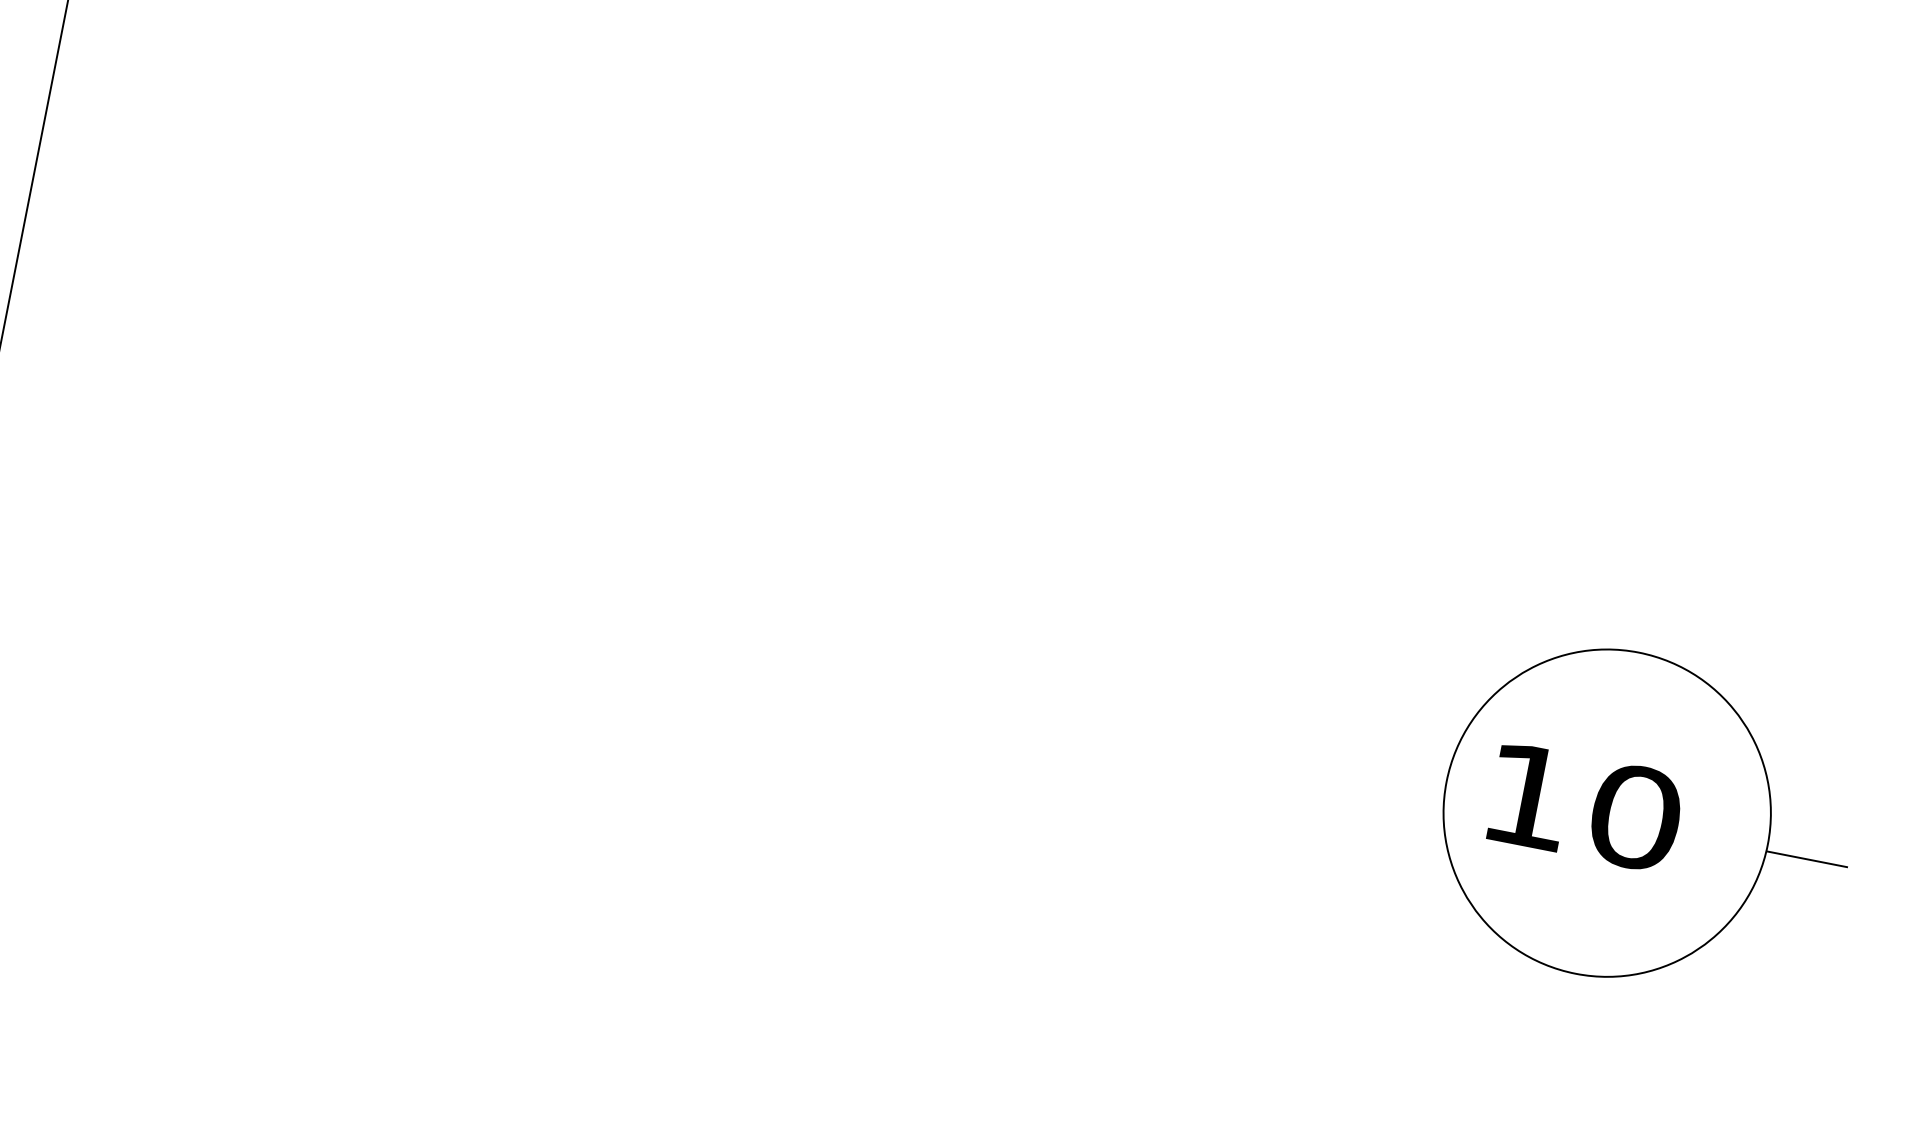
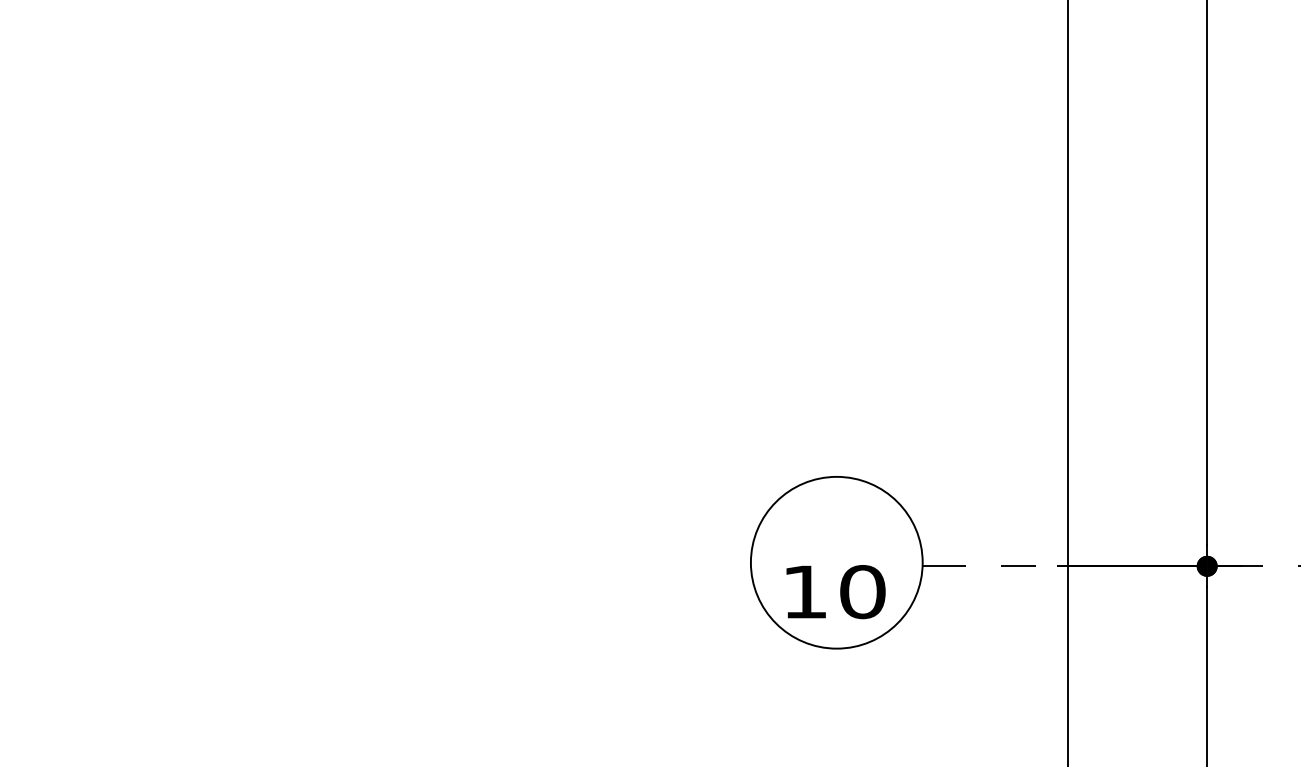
text: (1584, 808) -> (835, 592), moved

